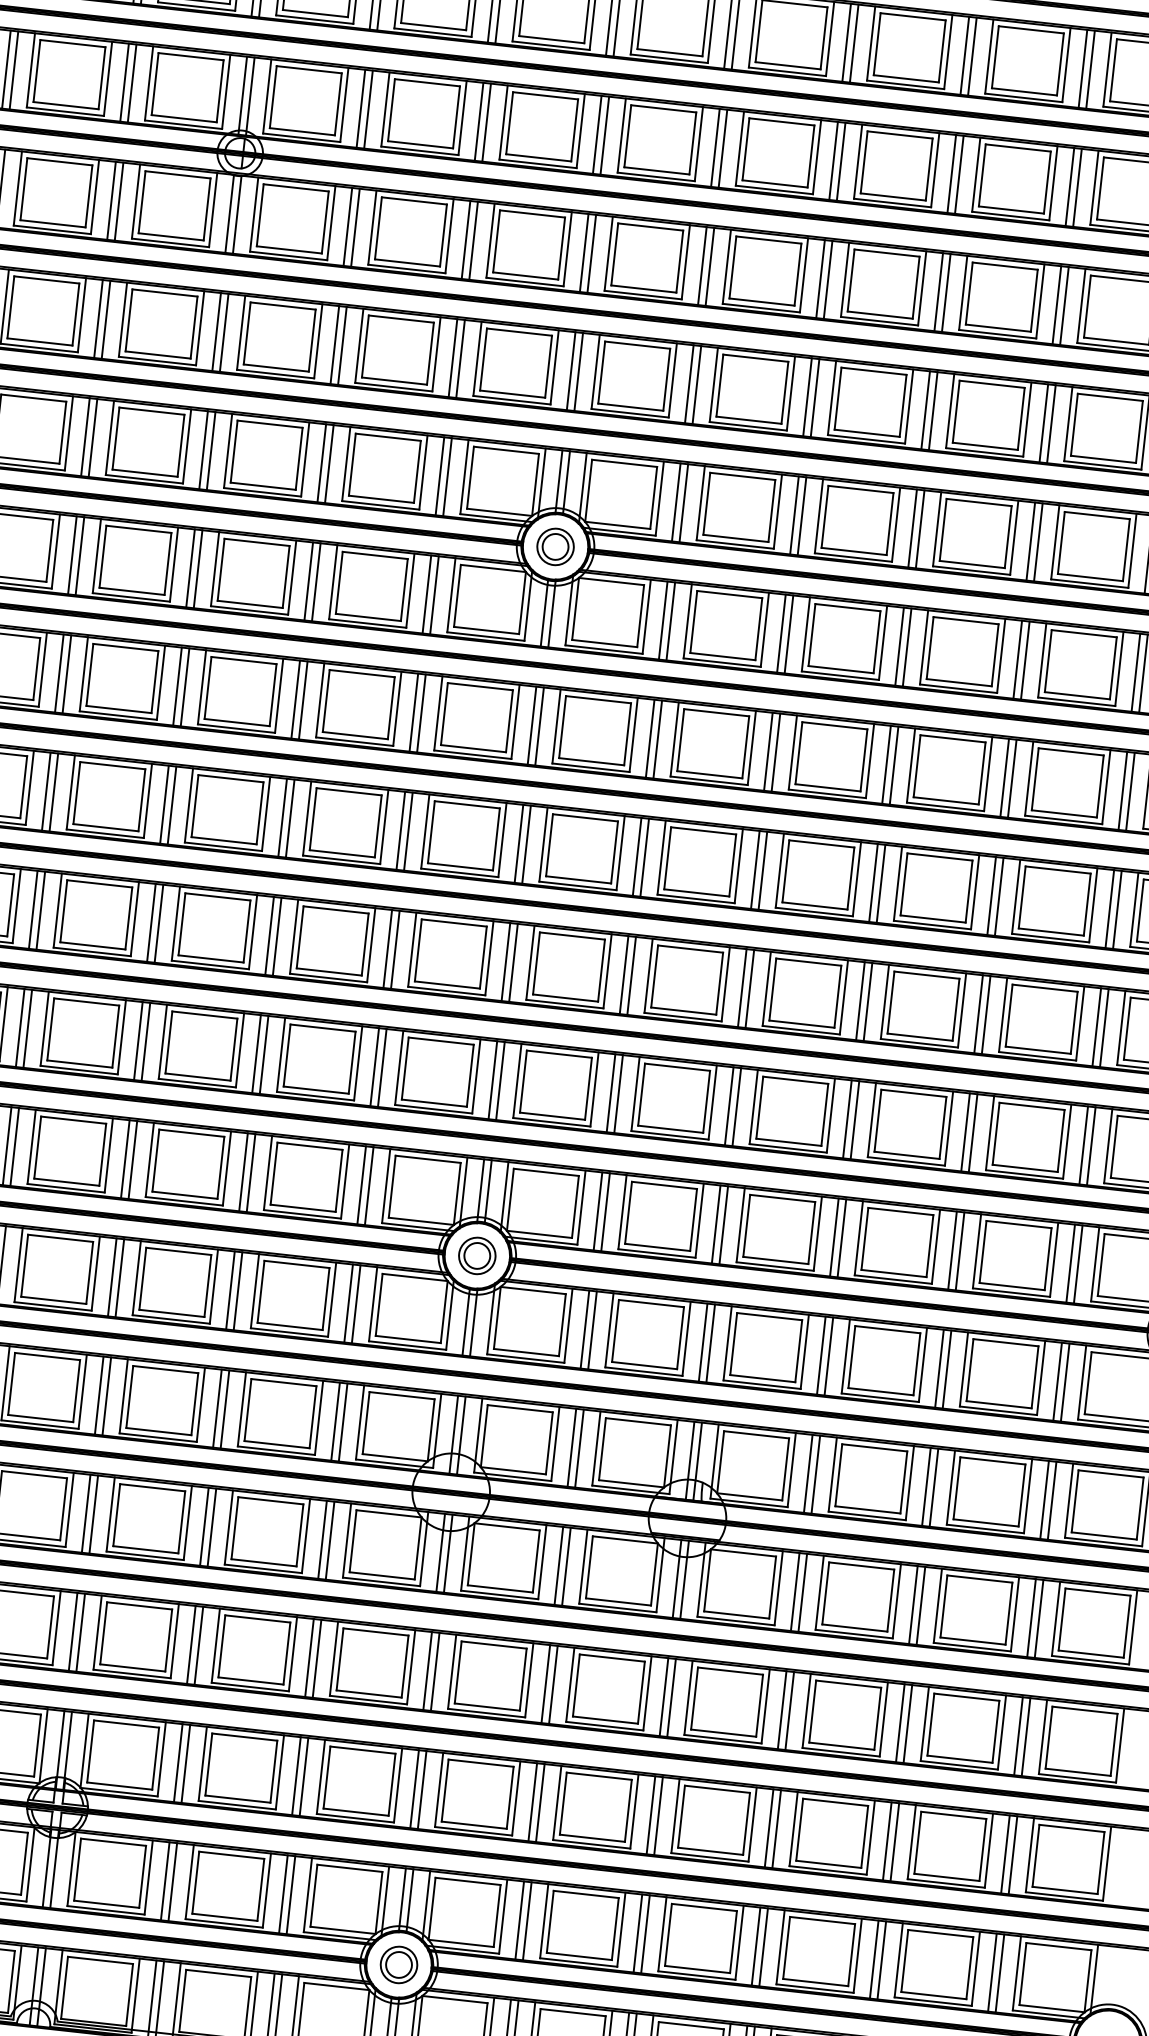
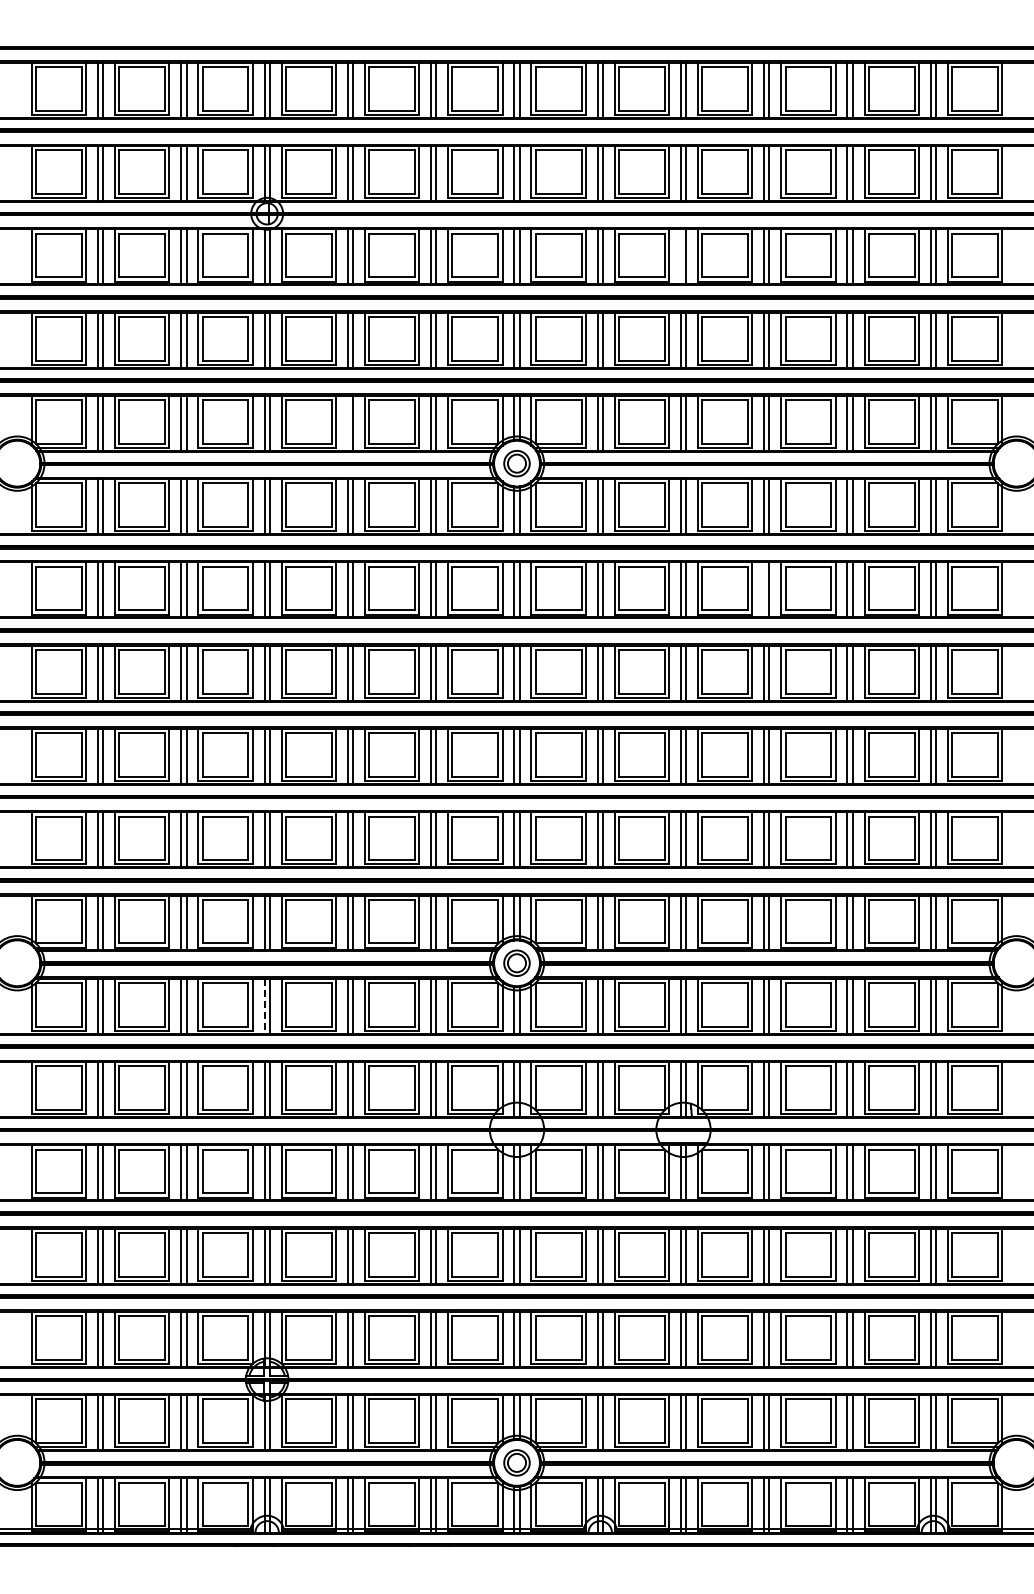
line: (820, 278) -> (680, 256), removed
line: (321, 461) -> (347, 422), removed
line: (887, 764) -> (764, 589), removed
line: (112, 1277) -> (264, 1006), solid -> dashed

